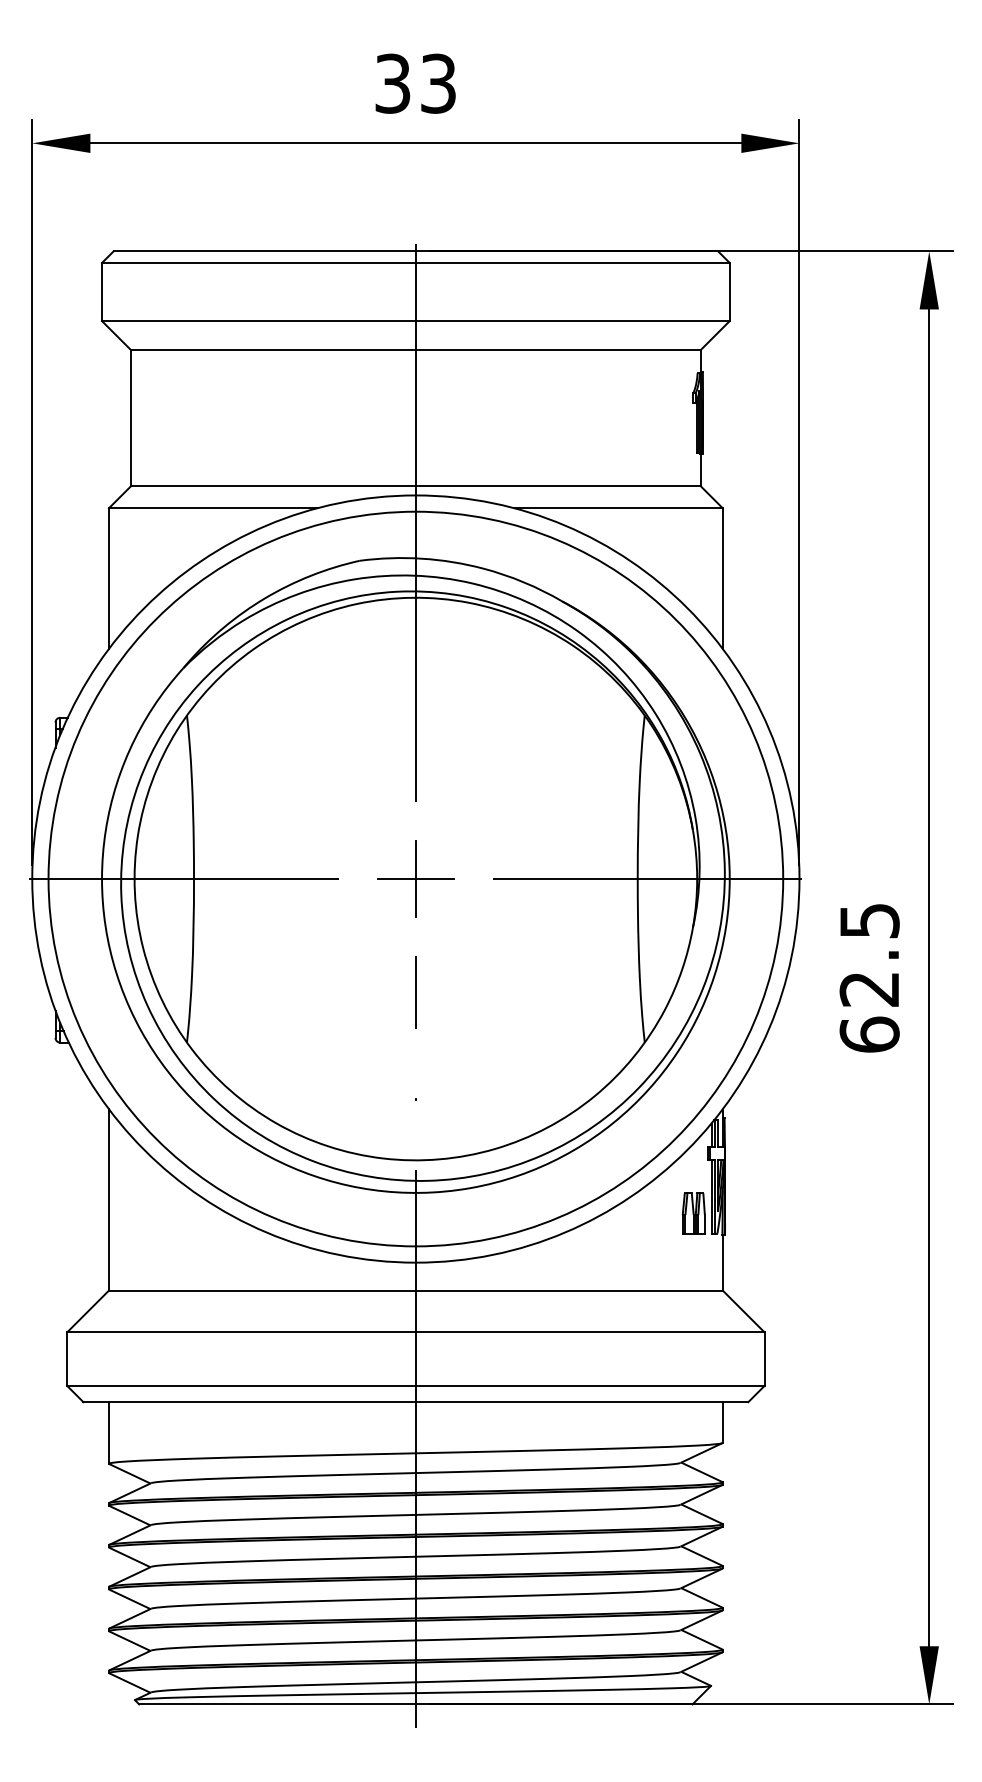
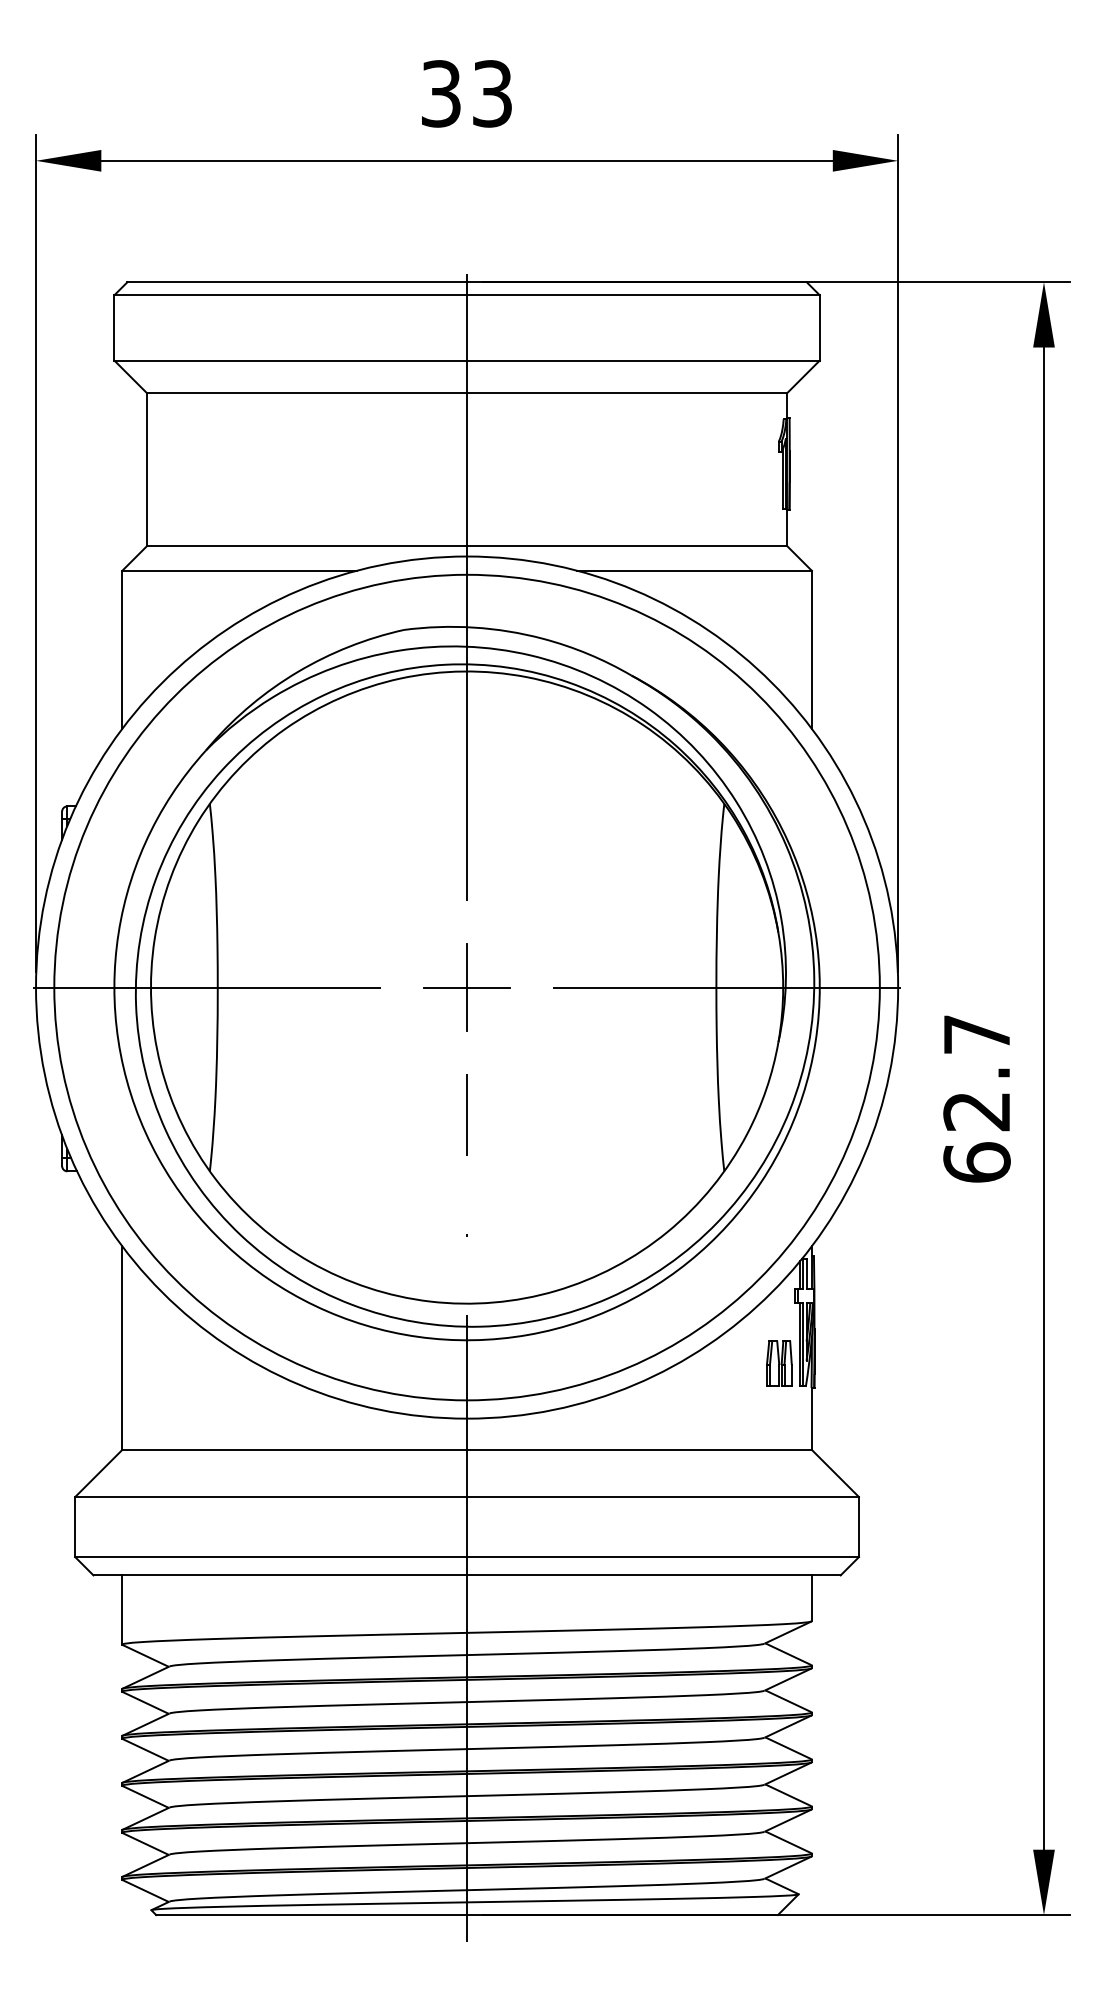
text: (870, 920) -> (977, 1034), 62.5 -> 62.7

